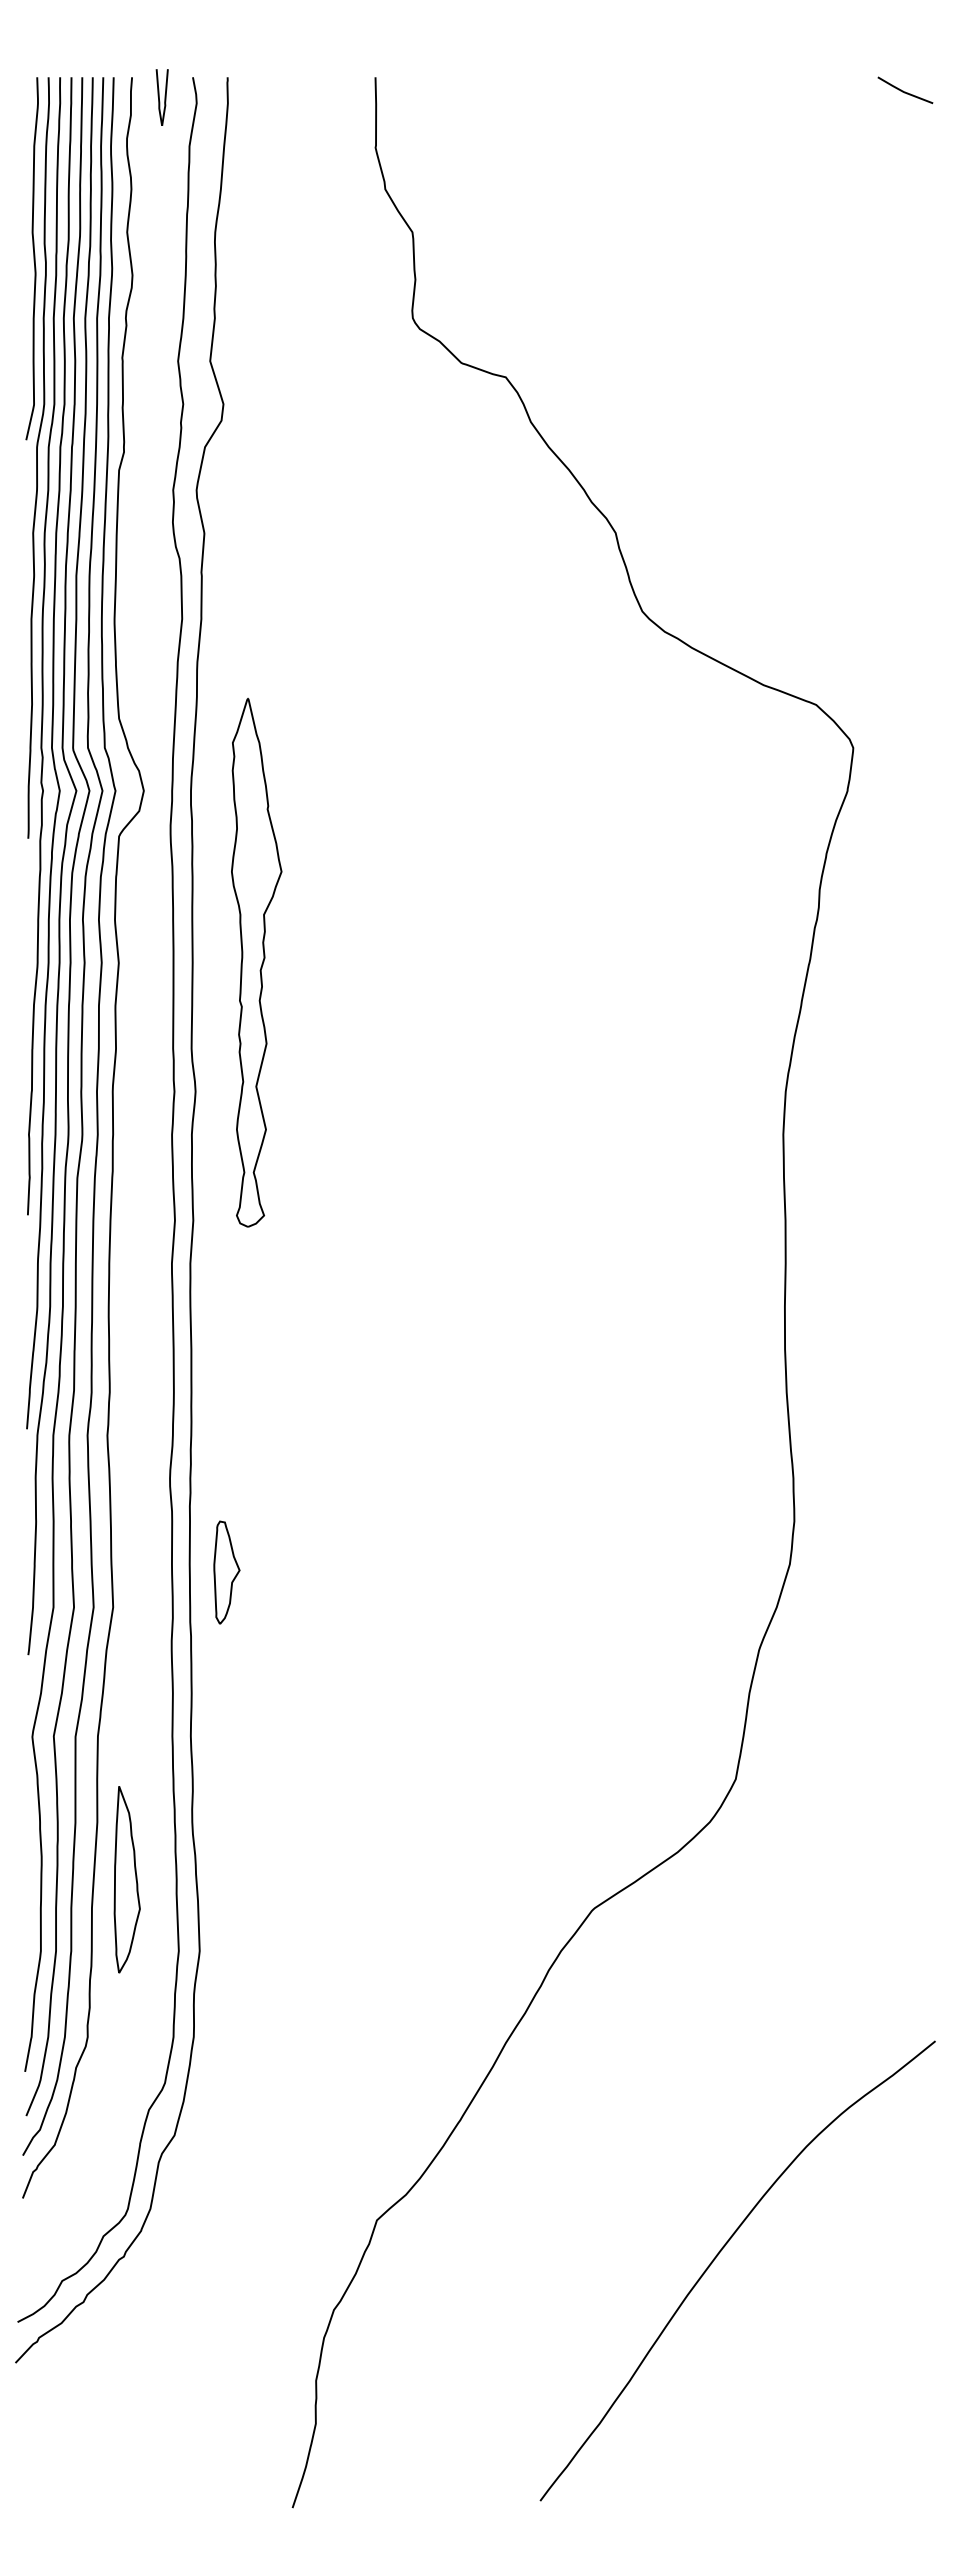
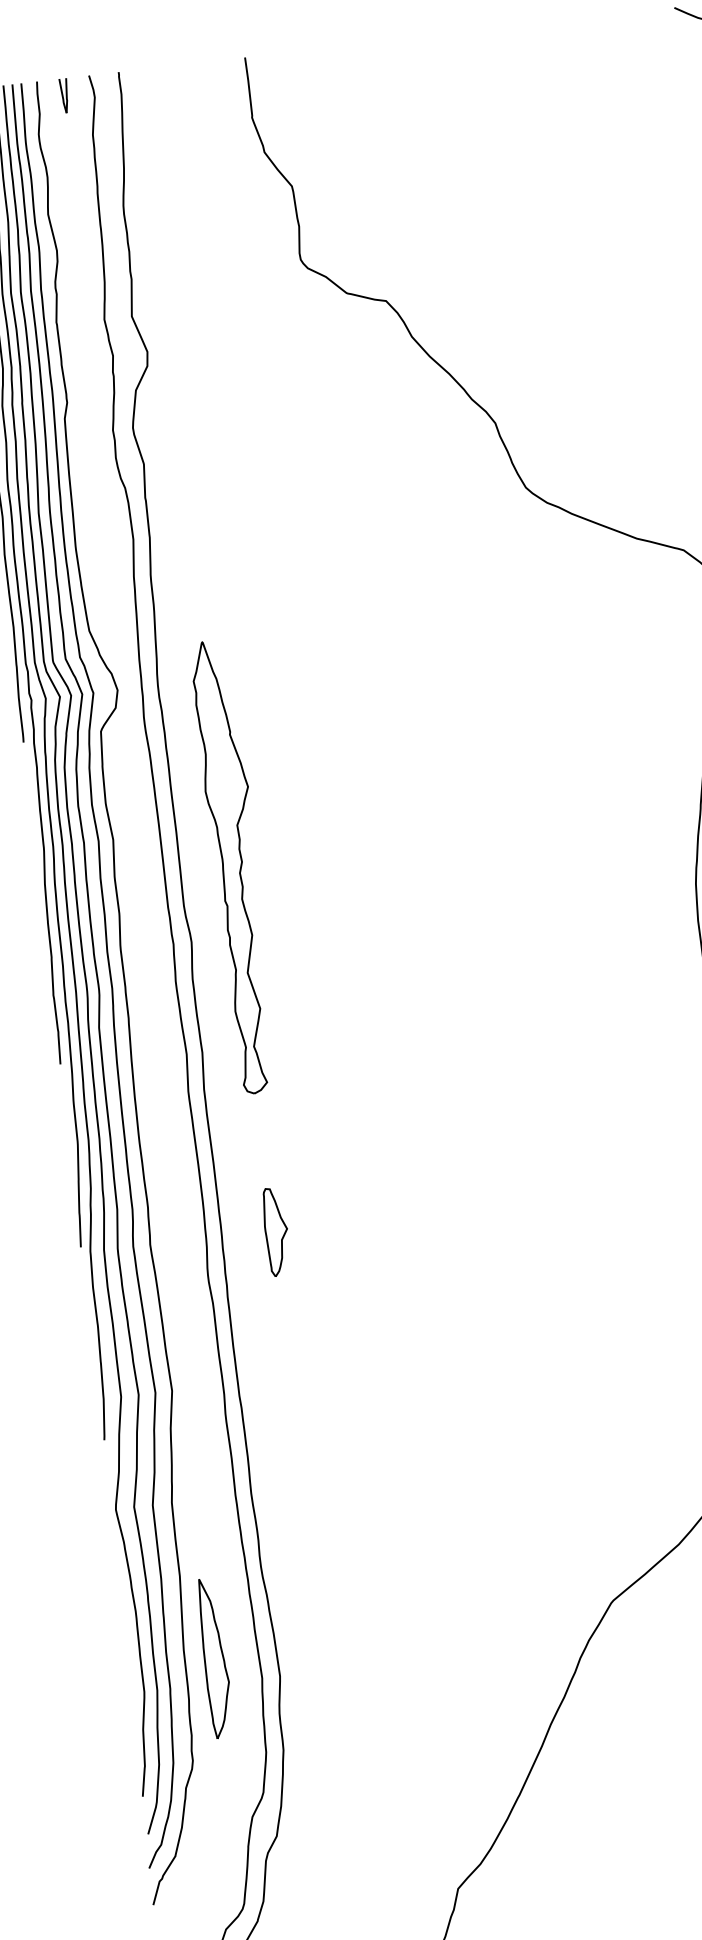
part: (161, 97) -> (64, 95), size x0.71
part: (256, 962) -> (235, 866), moved
part: (226, 1572) -> (276, 1231), moved
part: (126, 1879) -> (214, 1658), moved

